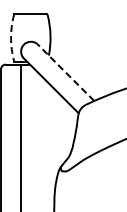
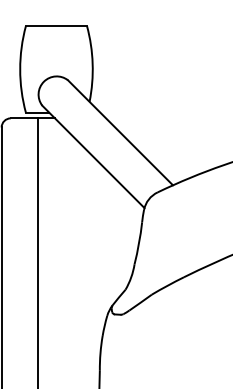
arc: (11, 37) -> (20, 68), dashed -> solid
line: (65, 72) -> (120, 132), dashed -> solid

